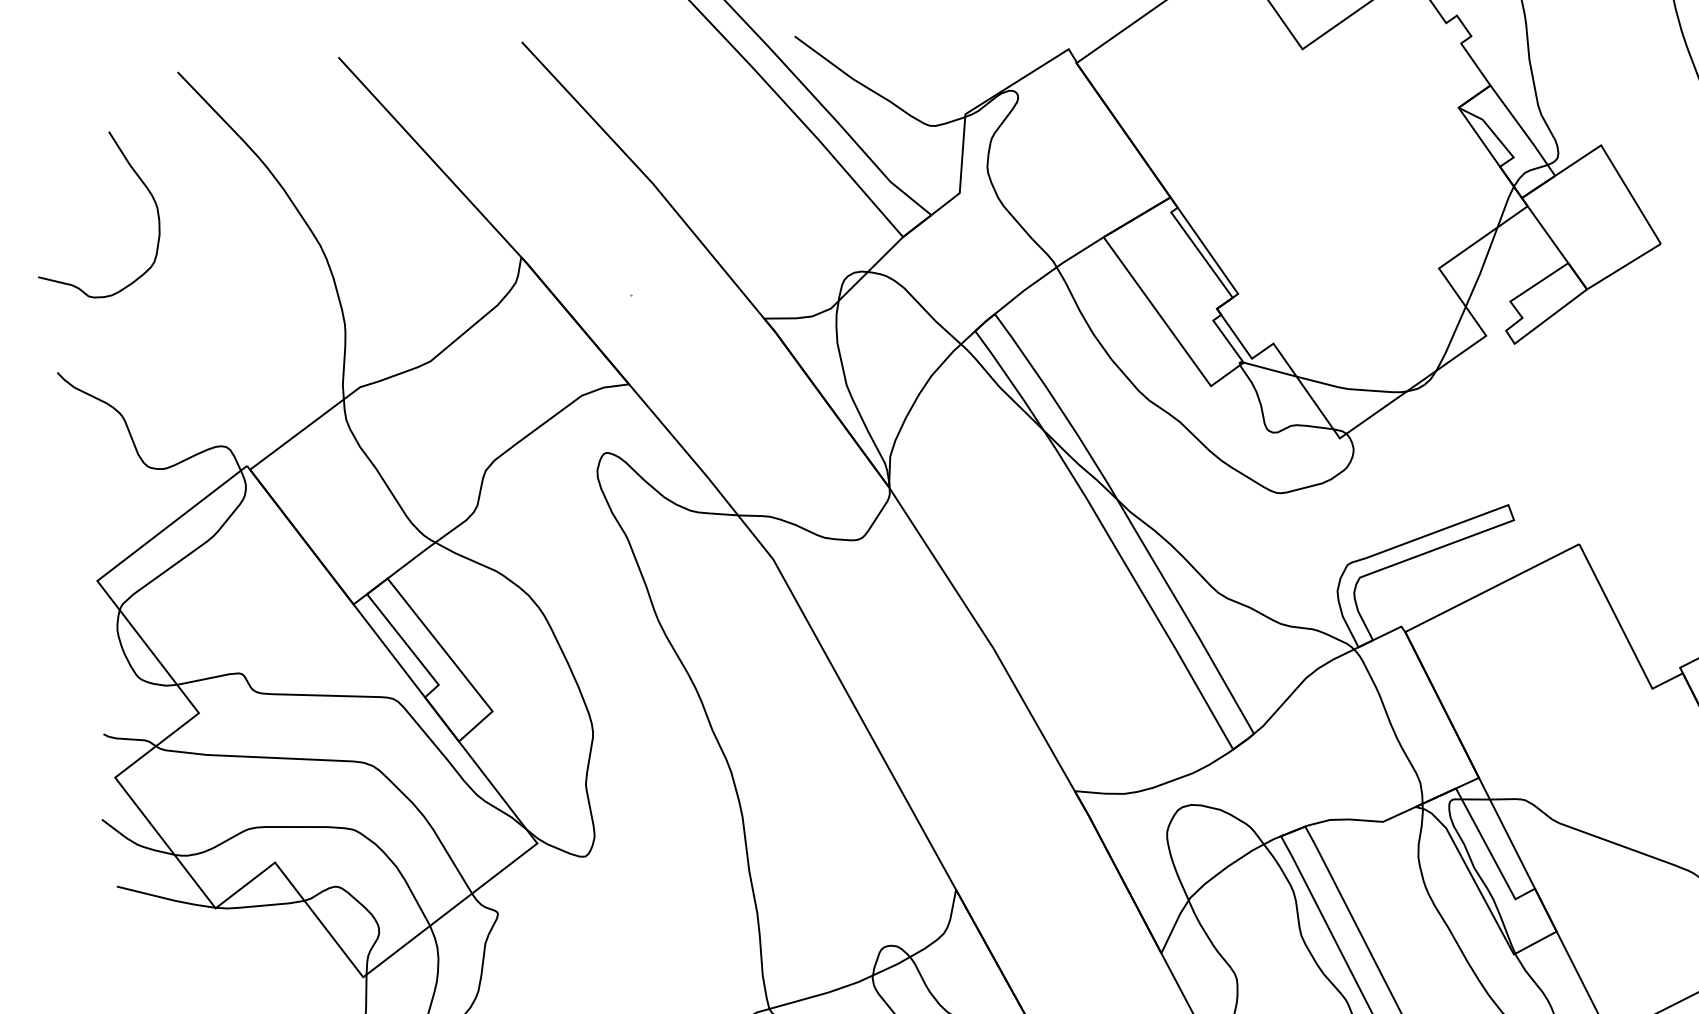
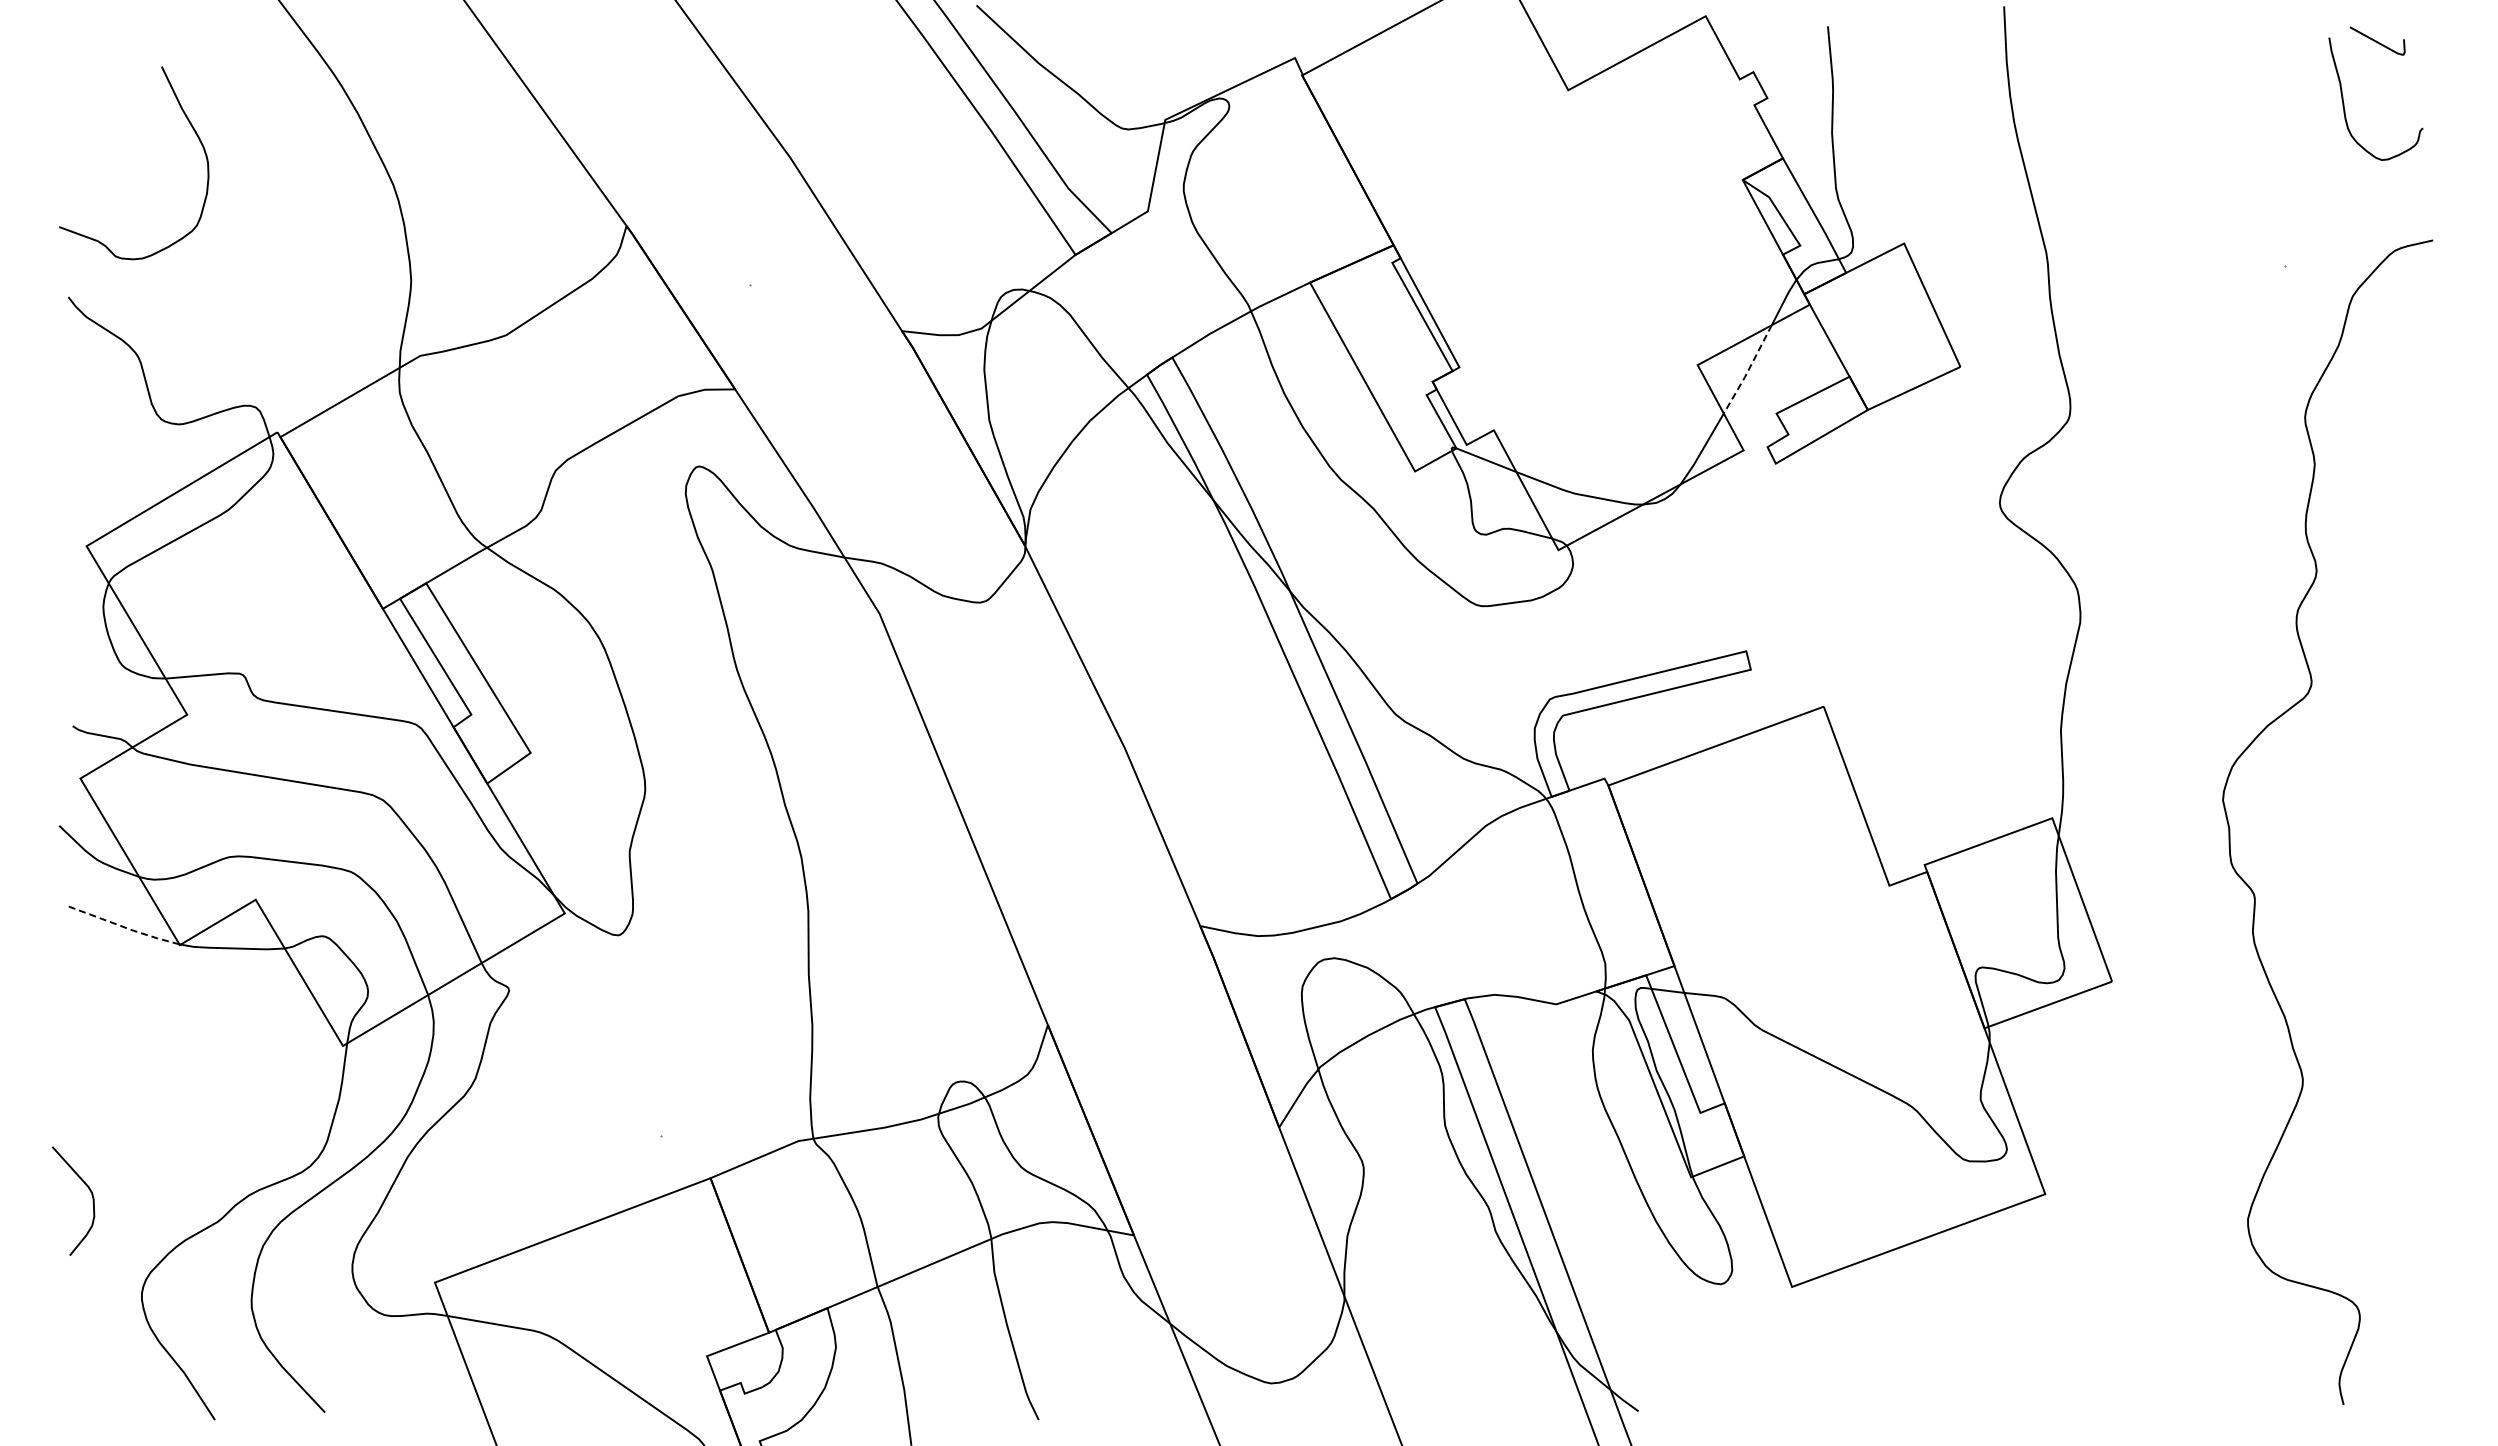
curve: (140, 180) -> (191, 127), moved
line: (1482, 267) -> (1748, 370), solid -> dashed
line: (166, 899) -> (123, 927), solid -> dashed

